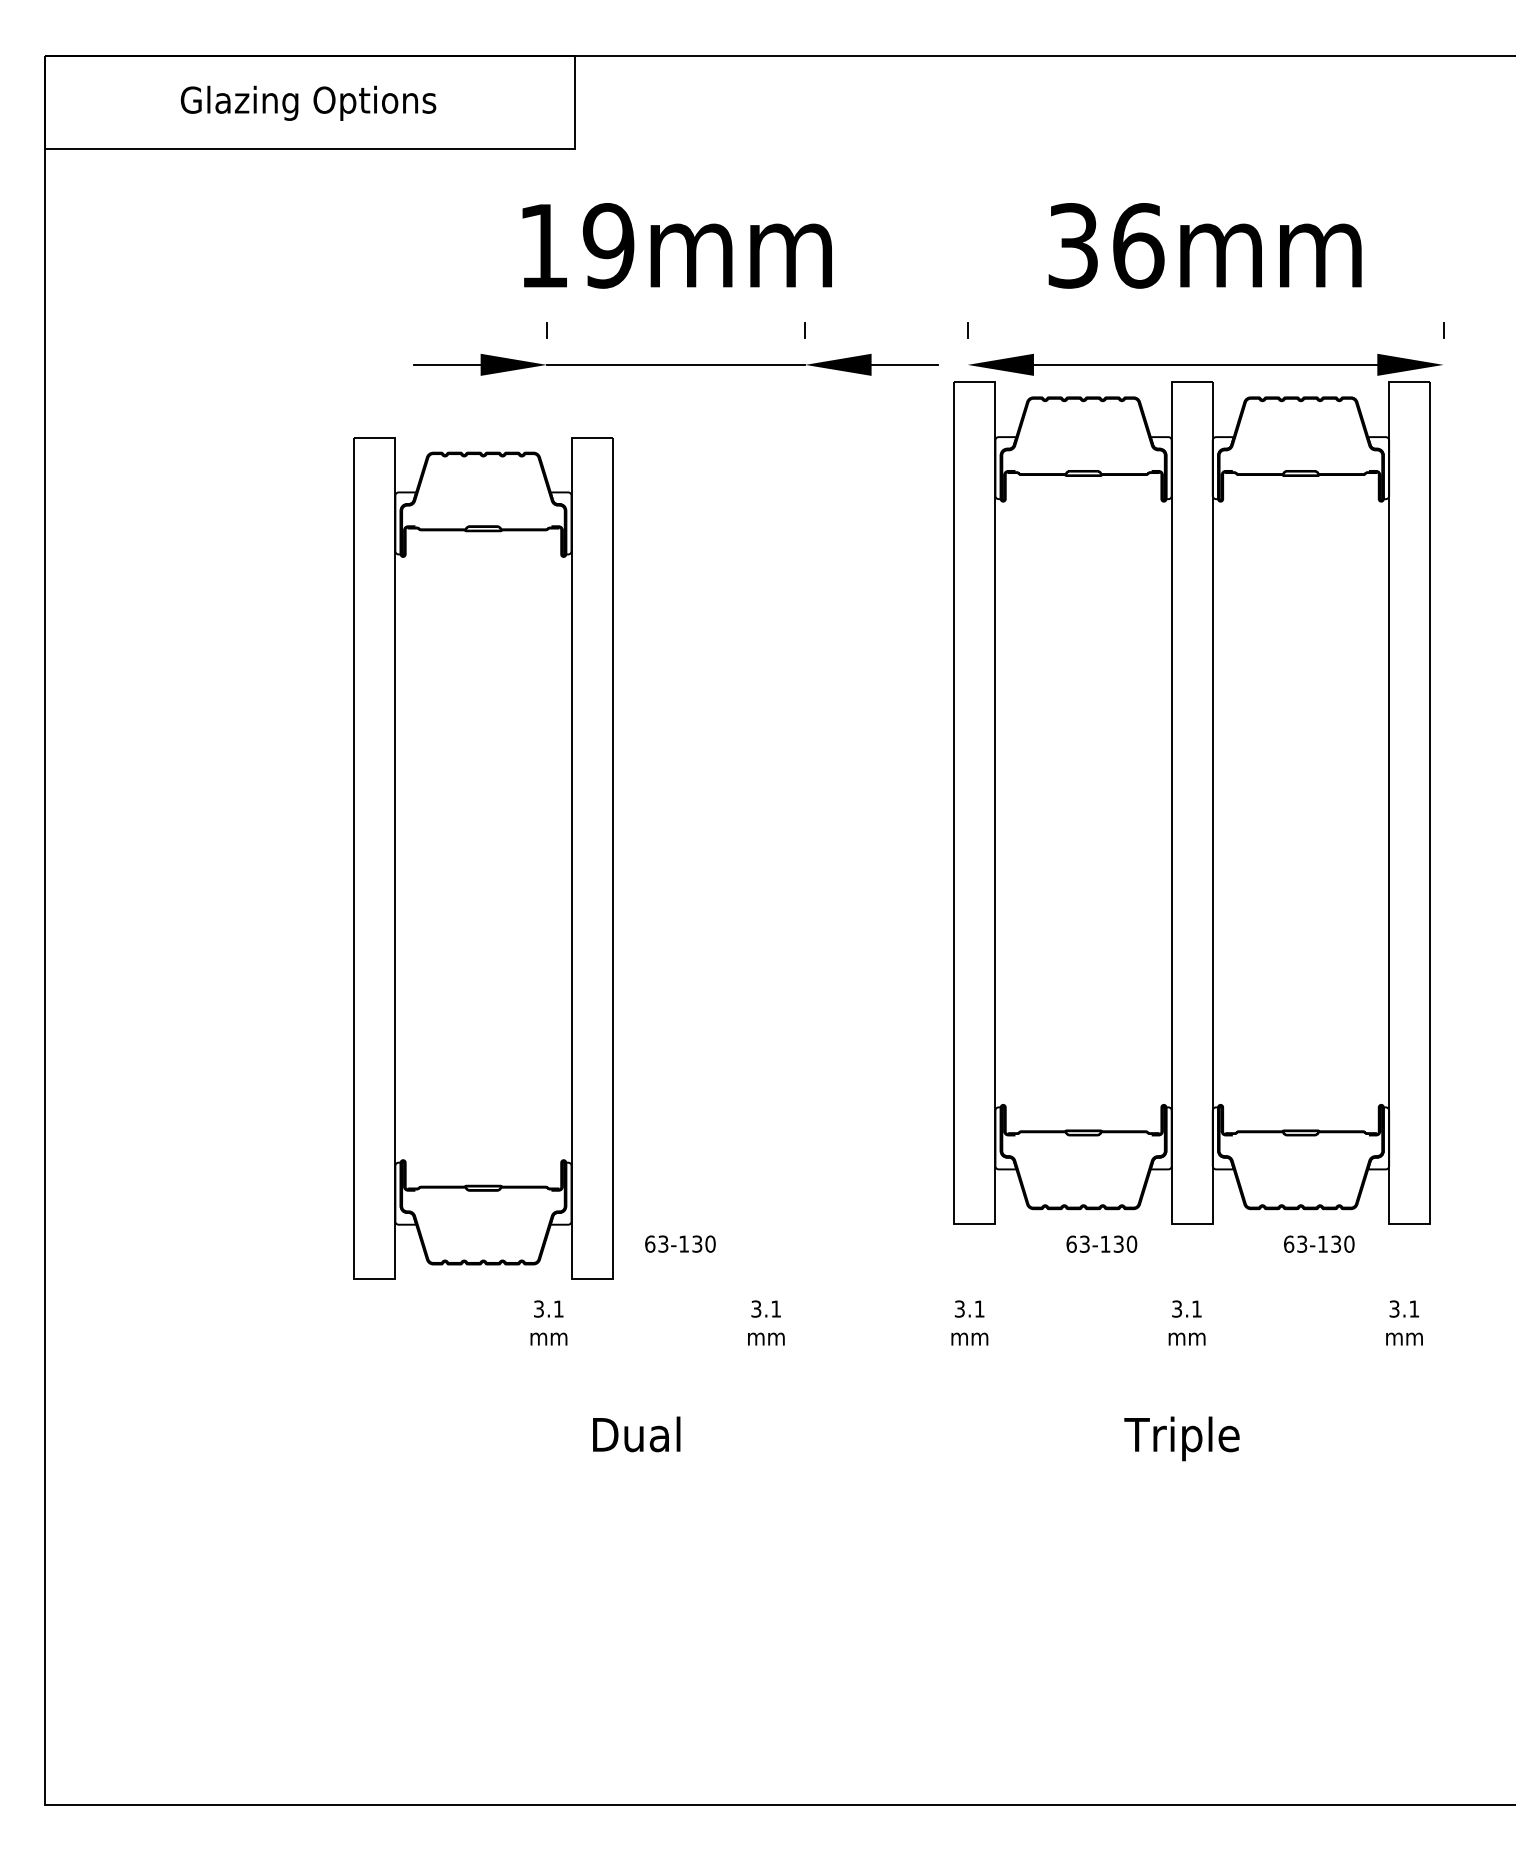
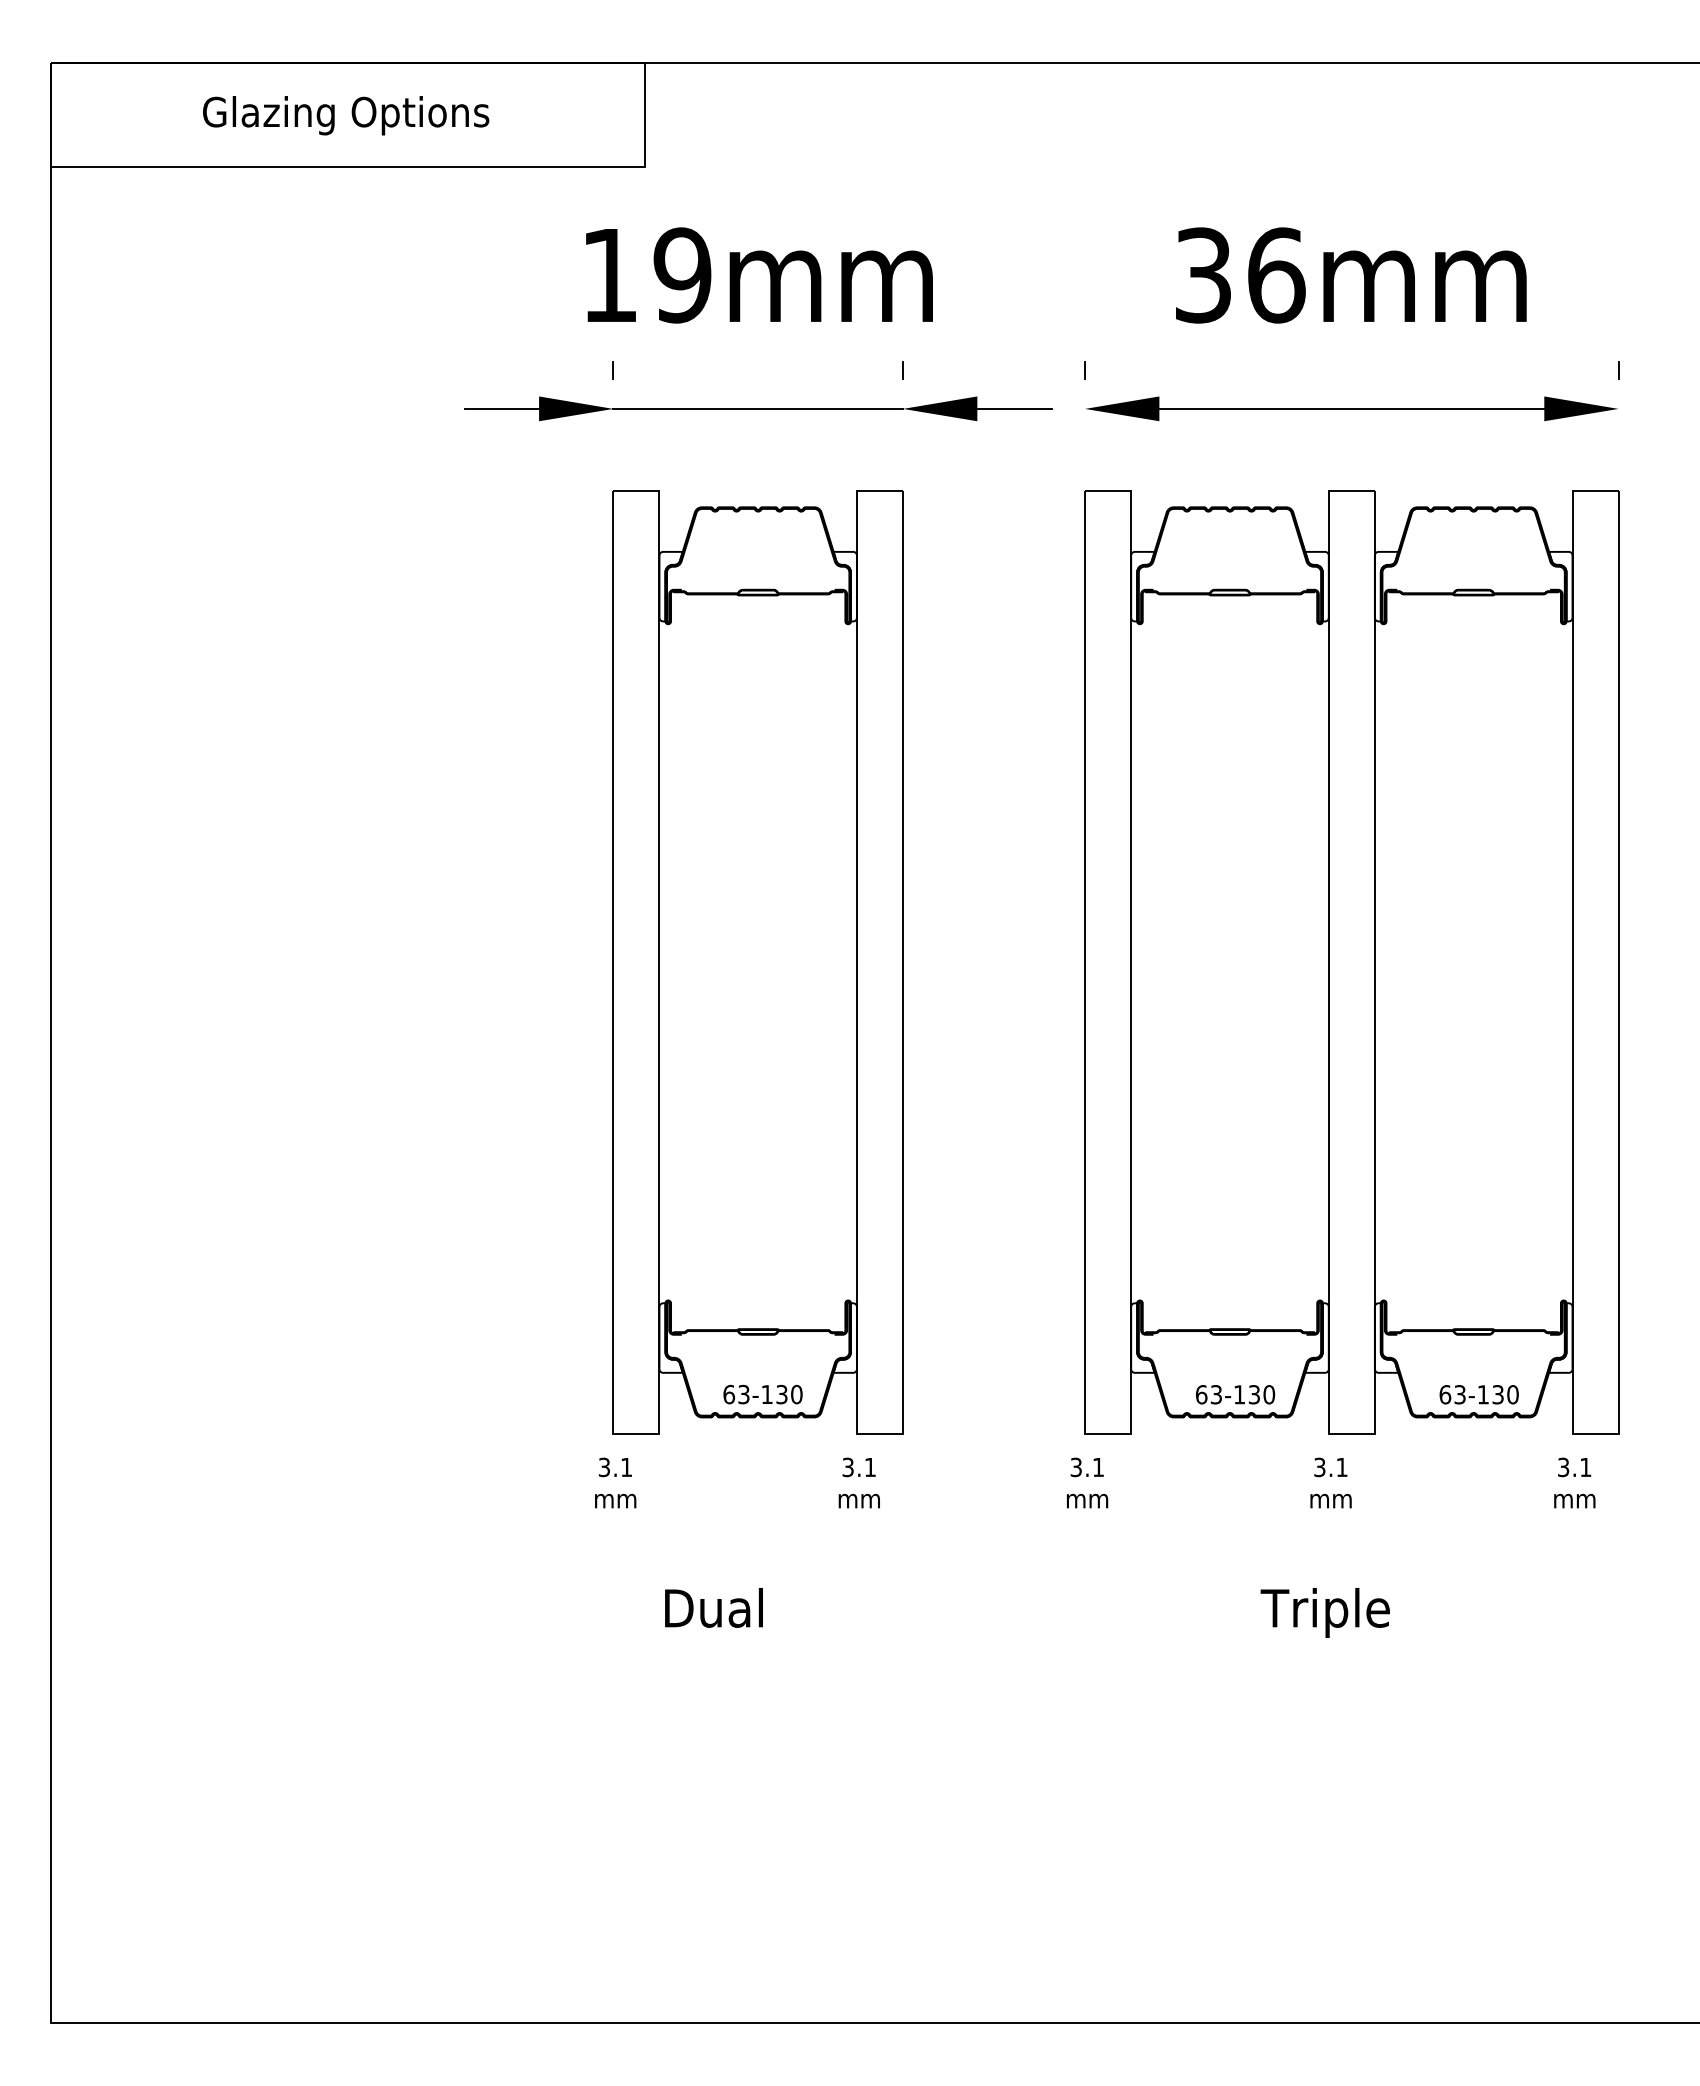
part: (1191, 803) -> (1351, 962), moved
part: (482, 858) -> (757, 962), moved

